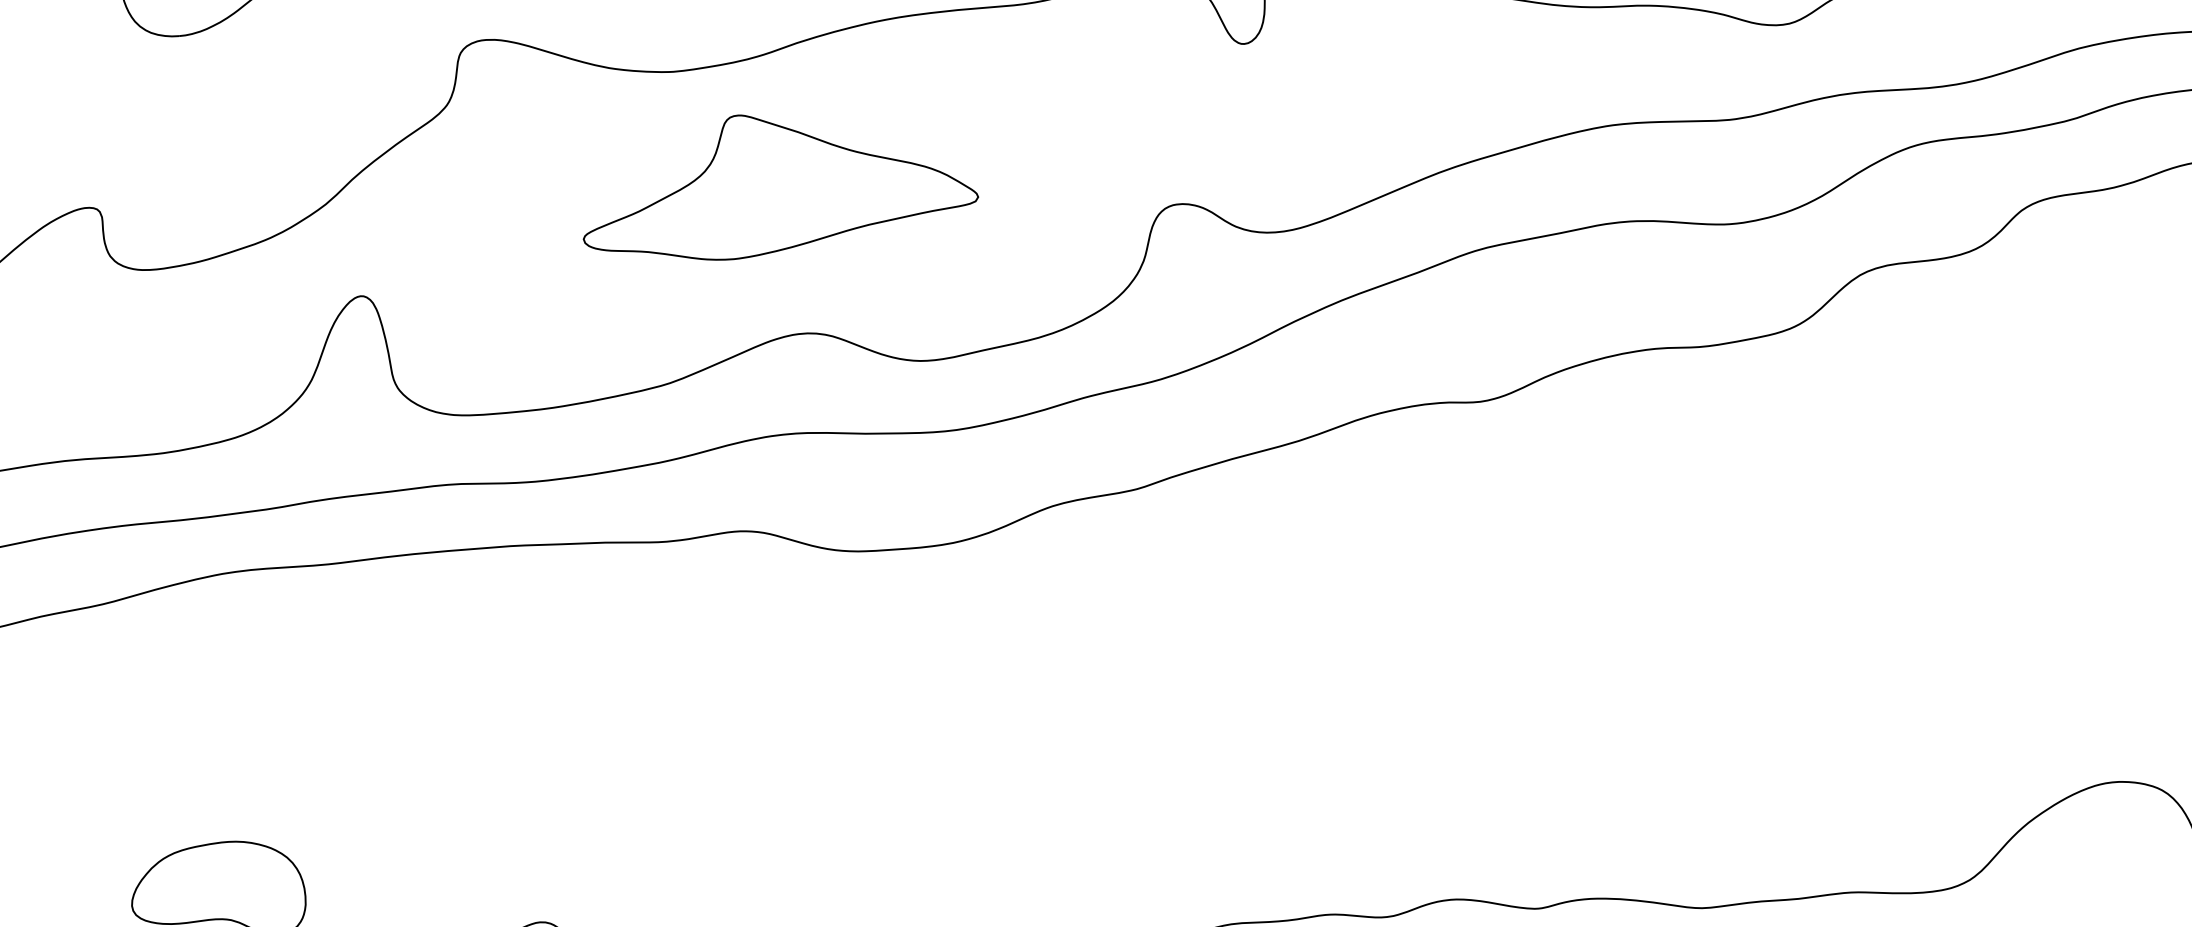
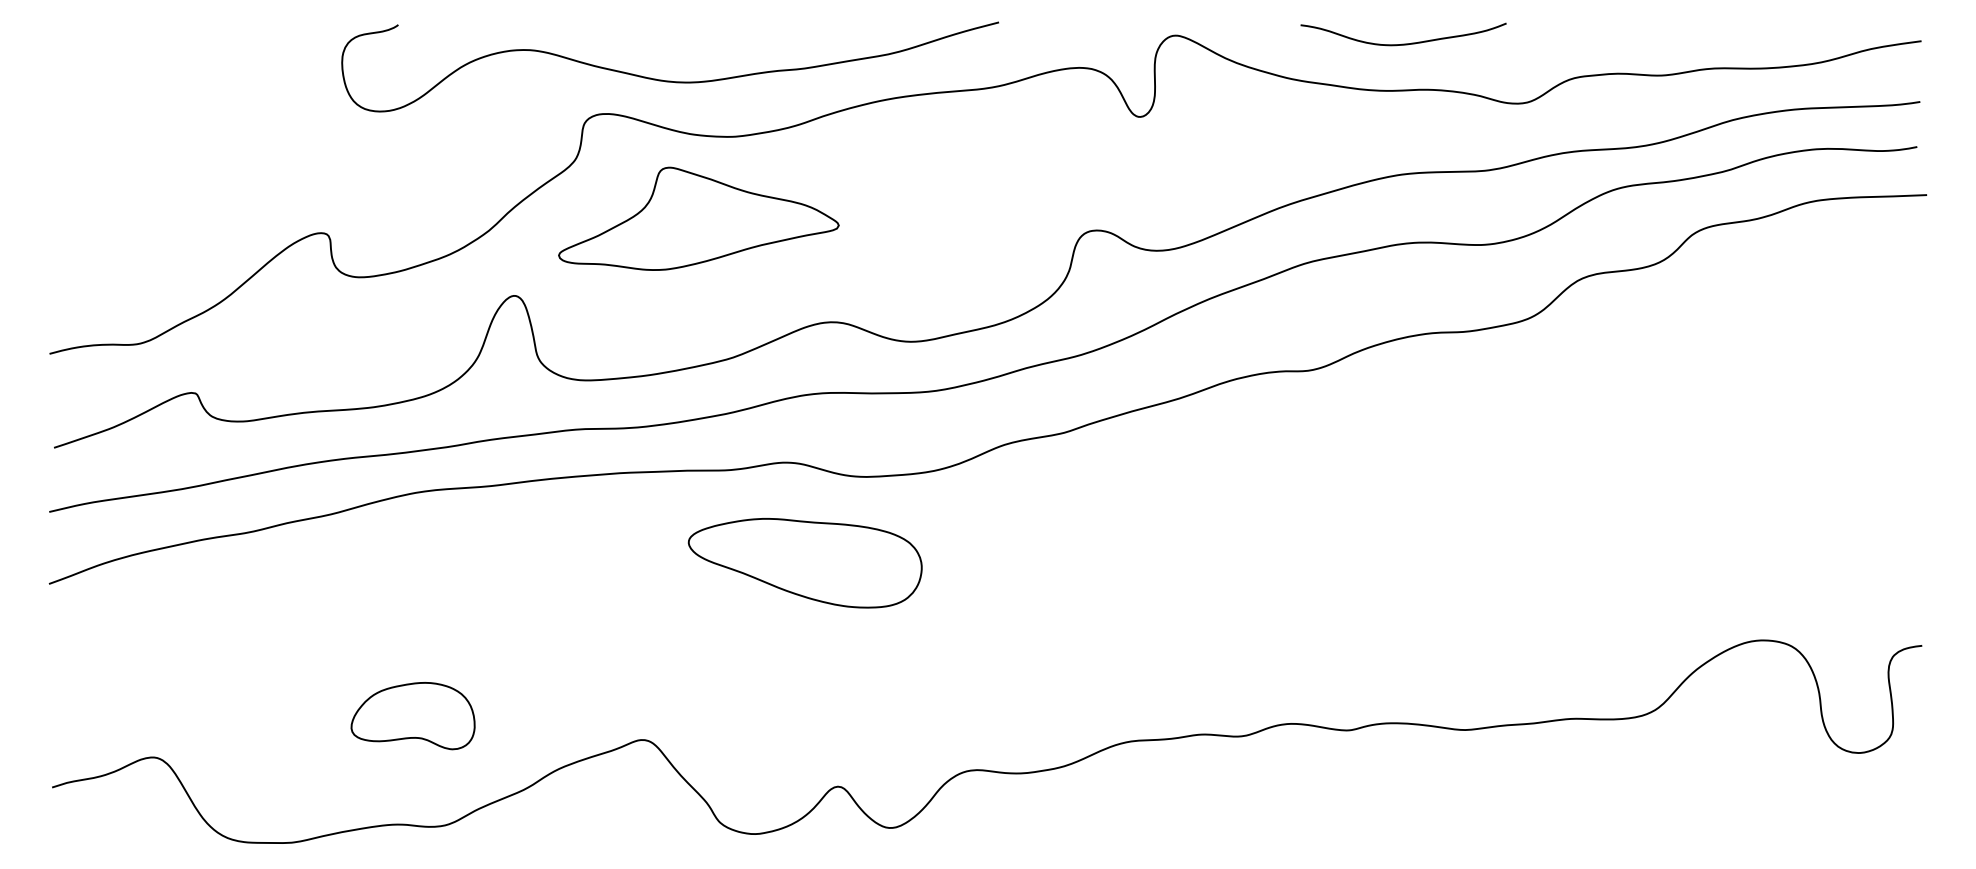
part: (780, 187) -> (698, 218), moved
part: (770, 673) -> (804, 563), added

